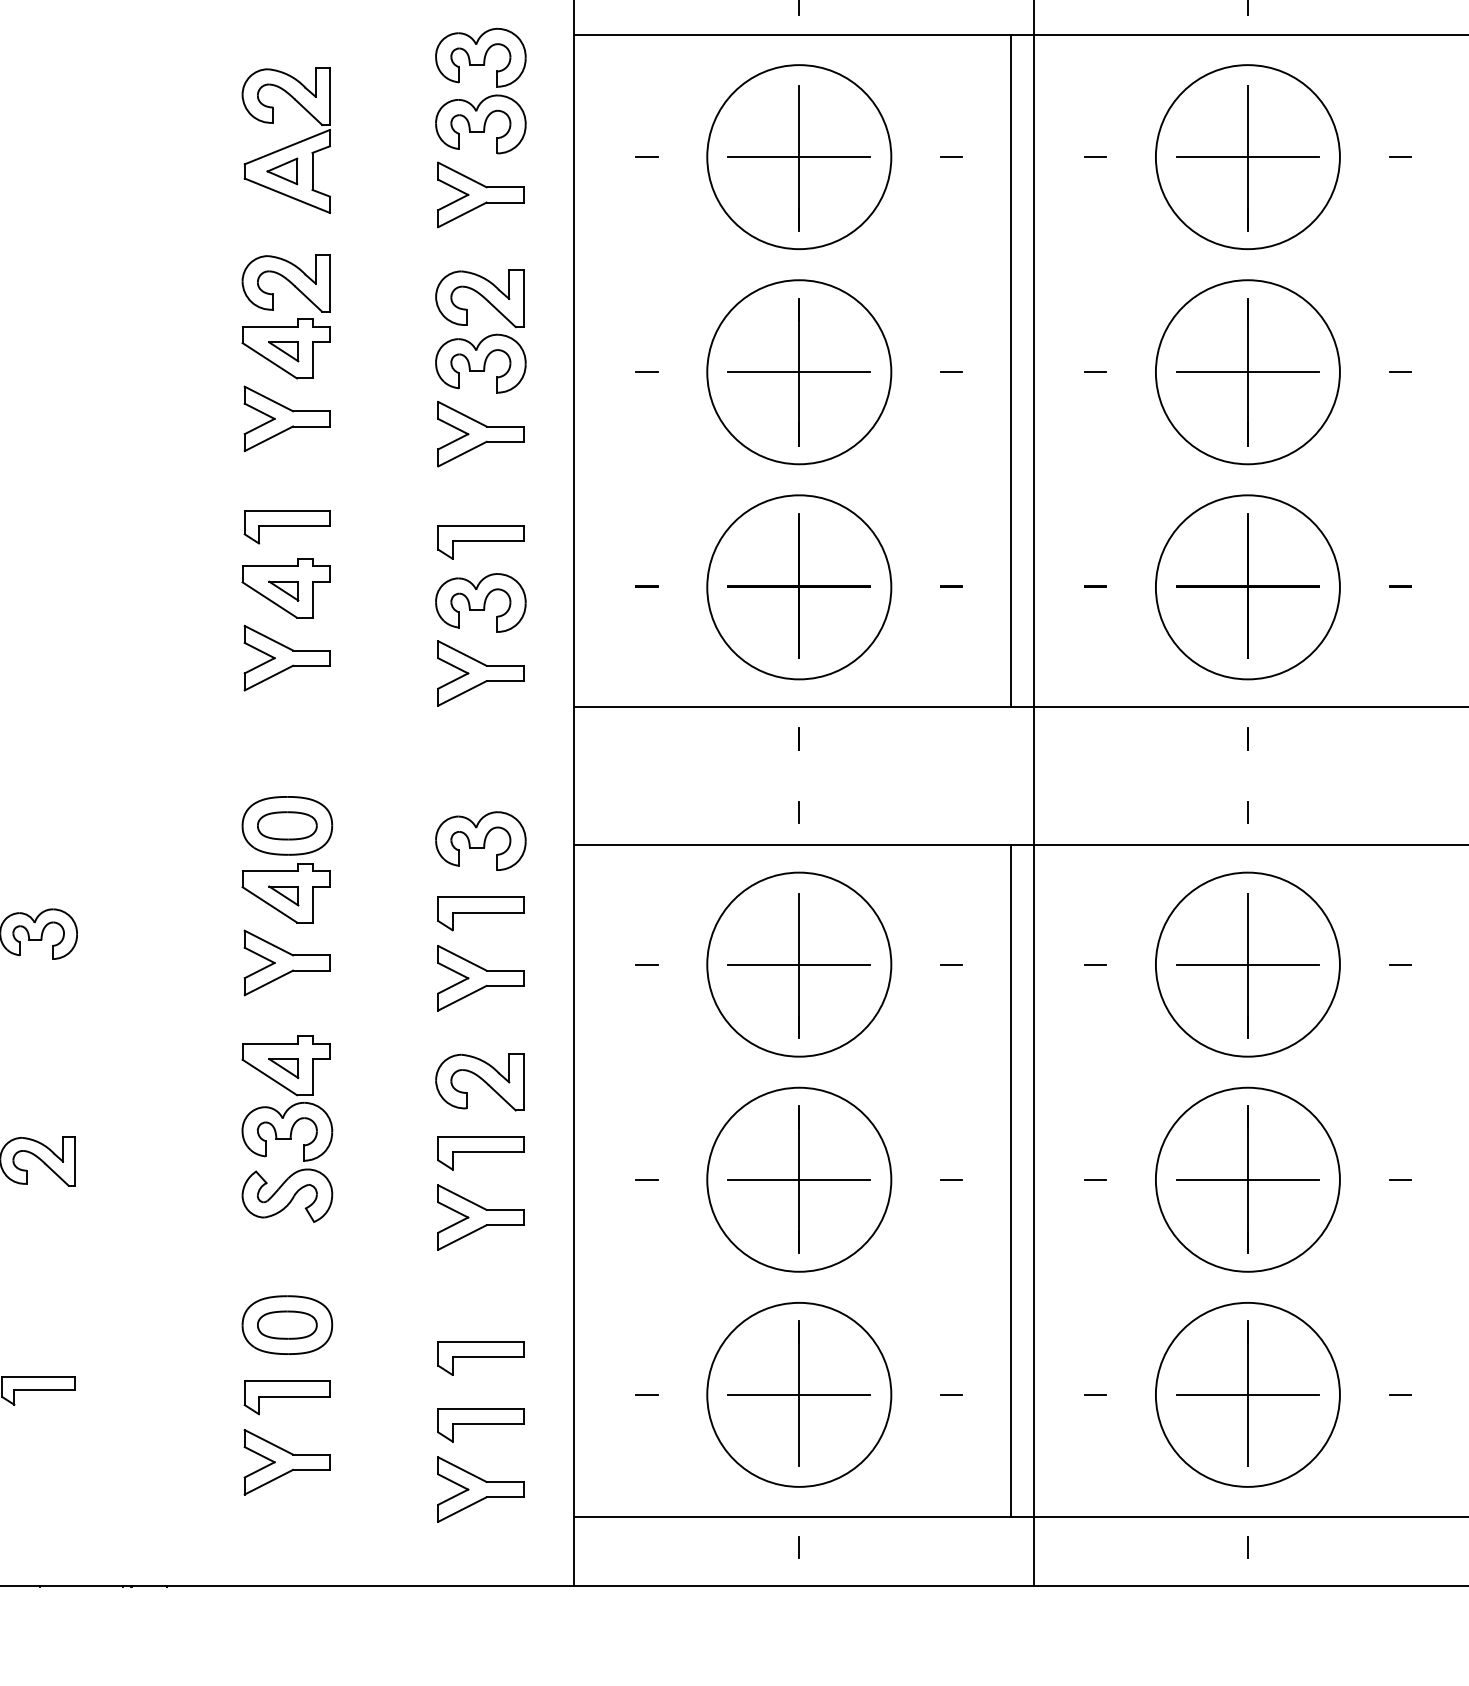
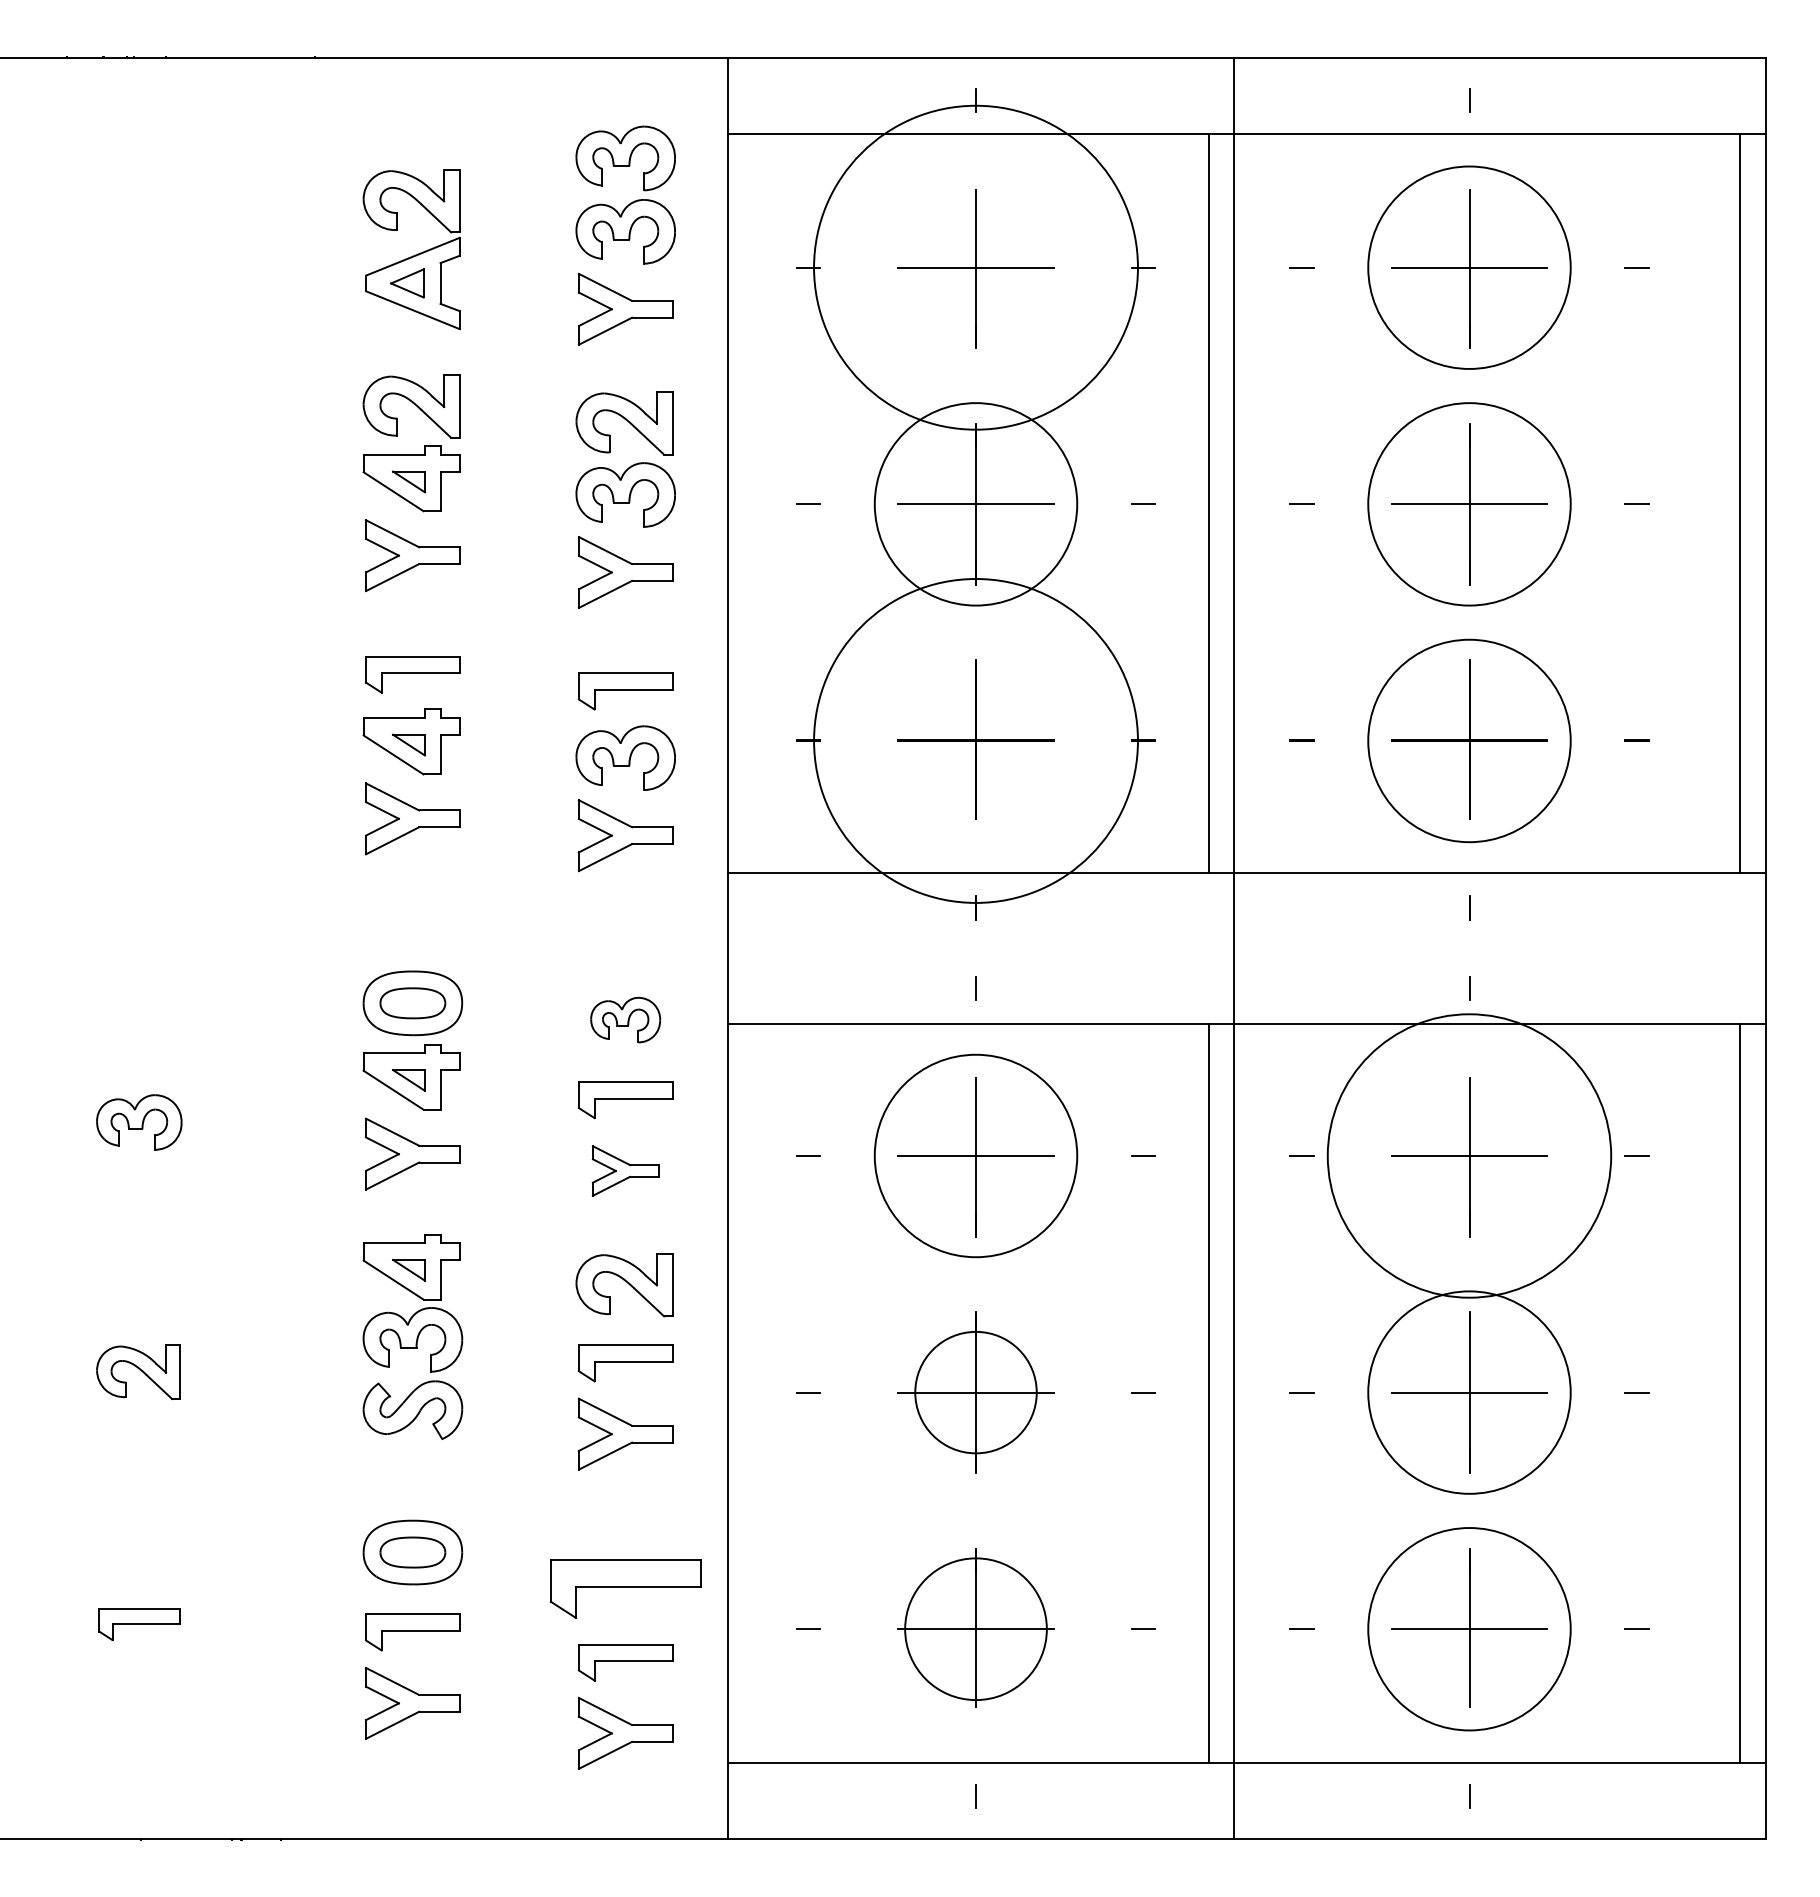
circle: (798, 156) -> (975, 267), size x1.6
circle: (798, 586) -> (975, 740), size x1.6
part: (480, 840) -> (625, 1019), size x0.7
circle: (1247, 964) -> (1469, 1155), size x1.4
part: (480, 977) -> (625, 1170), size x0.7
circle: (798, 1179) -> (975, 1392), size x0.6
part: (480, 1358) -> (625, 1589), size x1.6
circle: (798, 1395) -> (975, 1629), size x0.7

